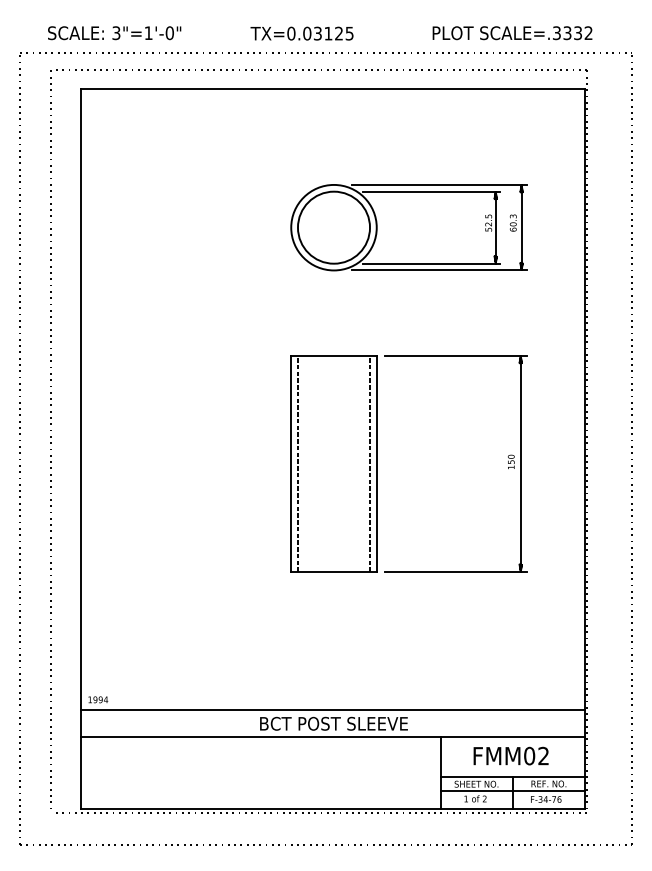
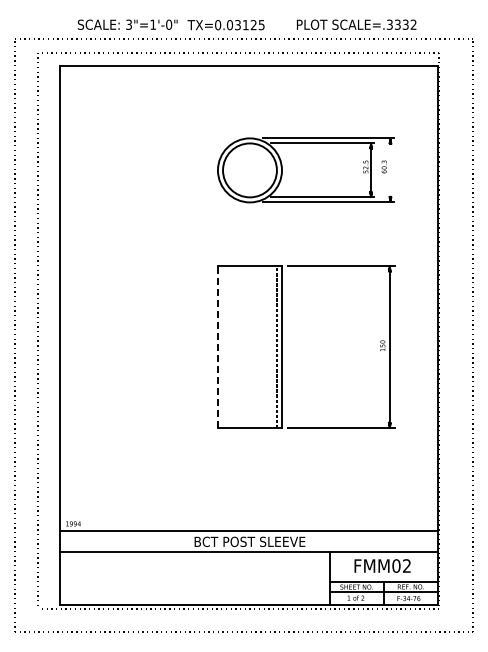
text: (114, 32) -> (127, 24), moved
text: (512, 32) -> (356, 24), moved
line: (521, 227) -> (390, 170), removed
line: (290, 464) -> (217, 347), solid -> dashed
line: (298, 464) -> (223, 347), removed

